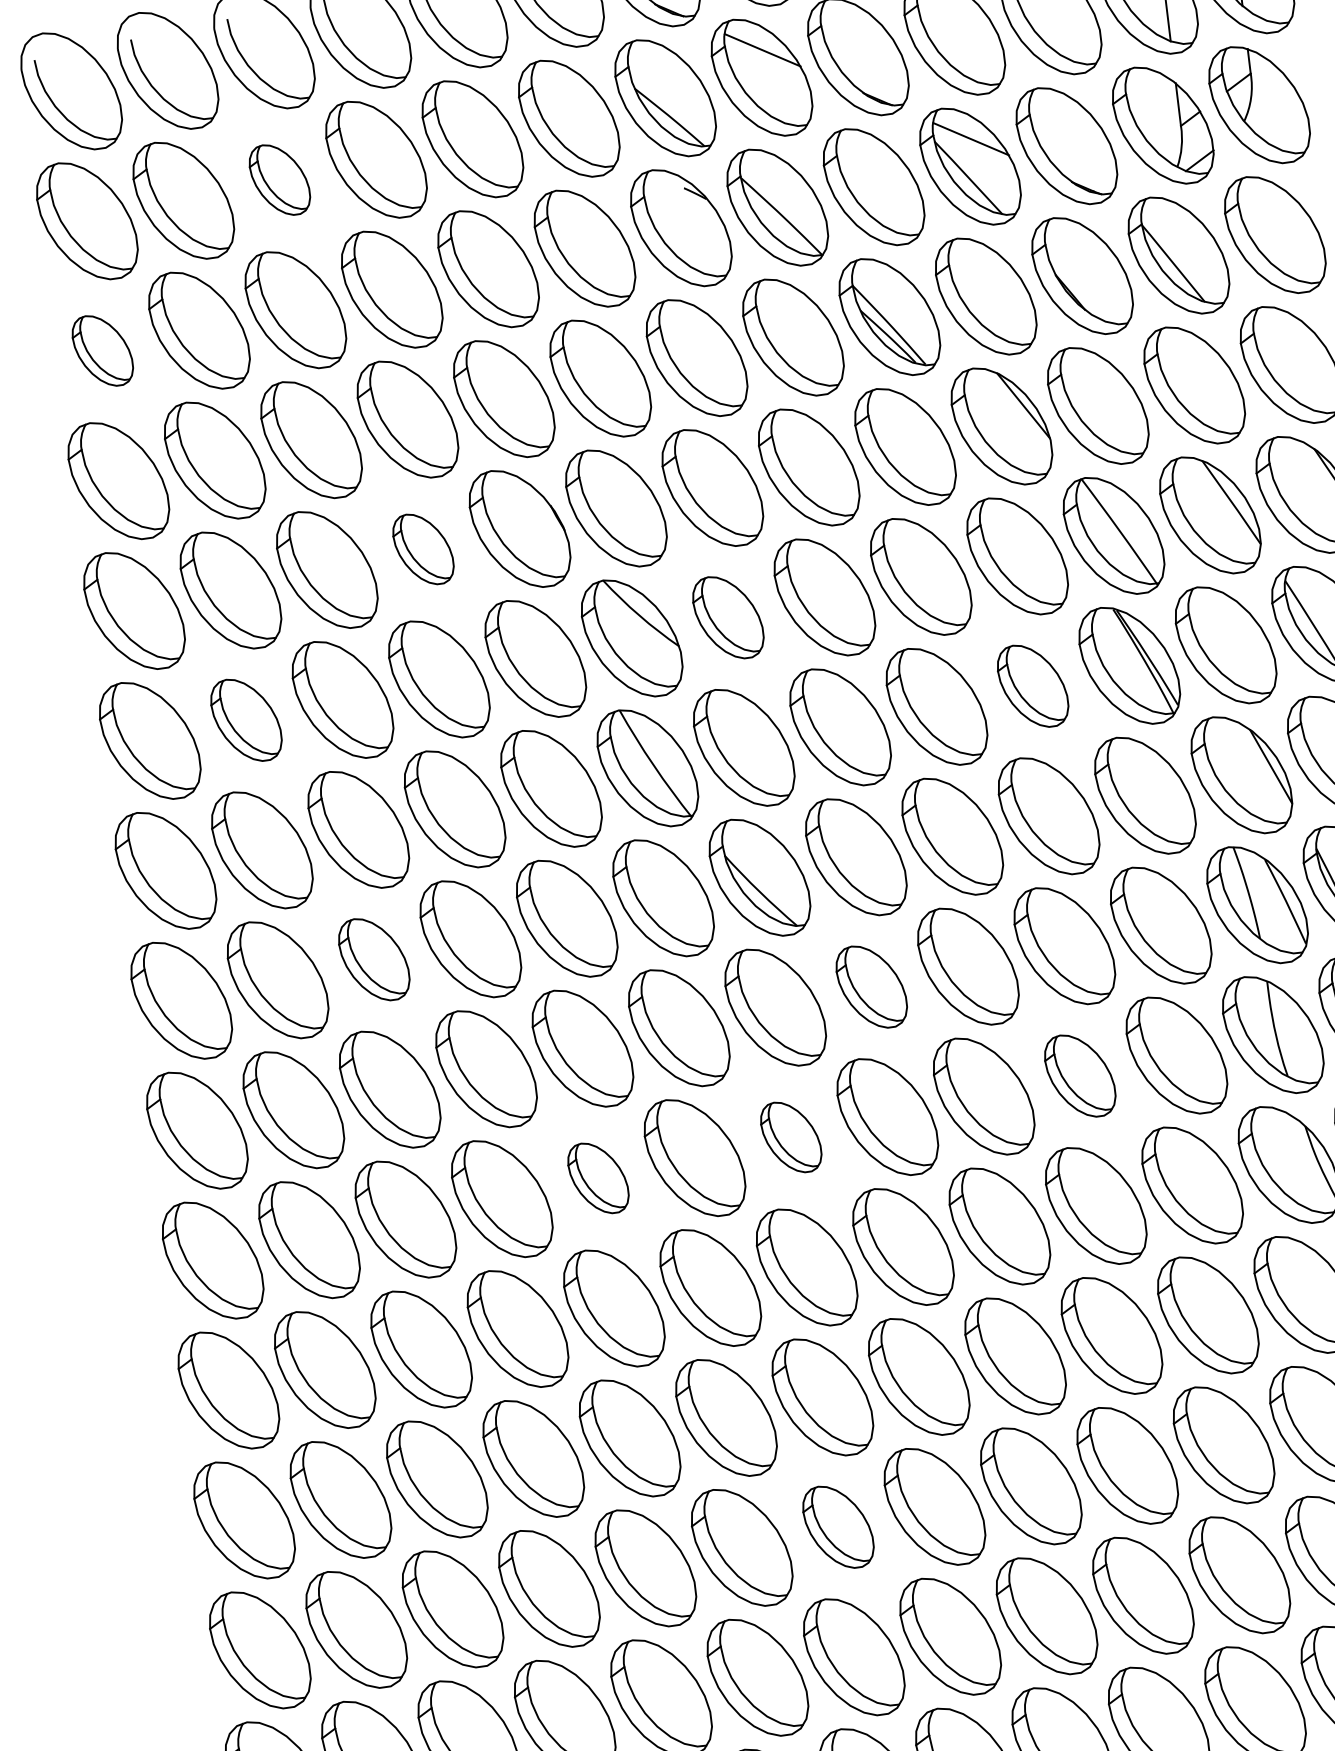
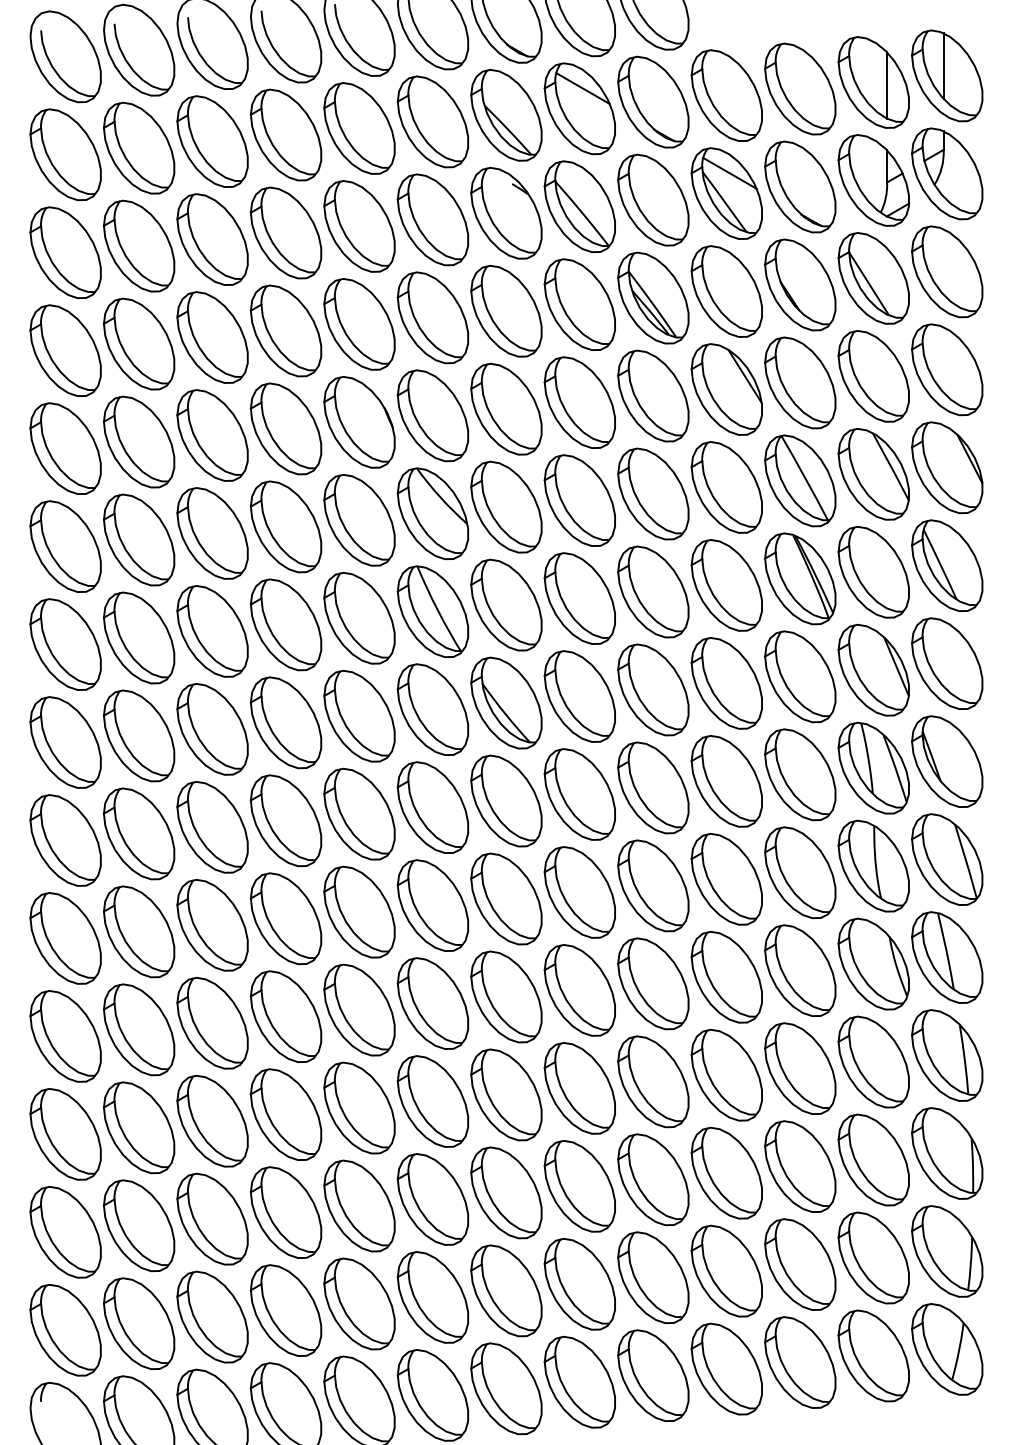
part: (279, 179) -> (212, 141), size x1.67
part: (102, 350) -> (65, 252), size x1.67
part: (422, 548) -> (285, 428), size x1.67
part: (728, 616) -> (506, 506), size x1.43
part: (1032, 686) -> (726, 585), size x1.43
part: (245, 719) -> (138, 539), size x1.43
part: (374, 959) -> (212, 729), size x1.43
part: (871, 987) -> (579, 794), size x1.43
part: (1079, 1076) -> (726, 879), size x1.43
part: (791, 1136) -> (506, 898), size x1.67
part: (598, 1177) -> (359, 911), size x1.67
part: (838, 1526) -> (506, 1192), size x1.43

